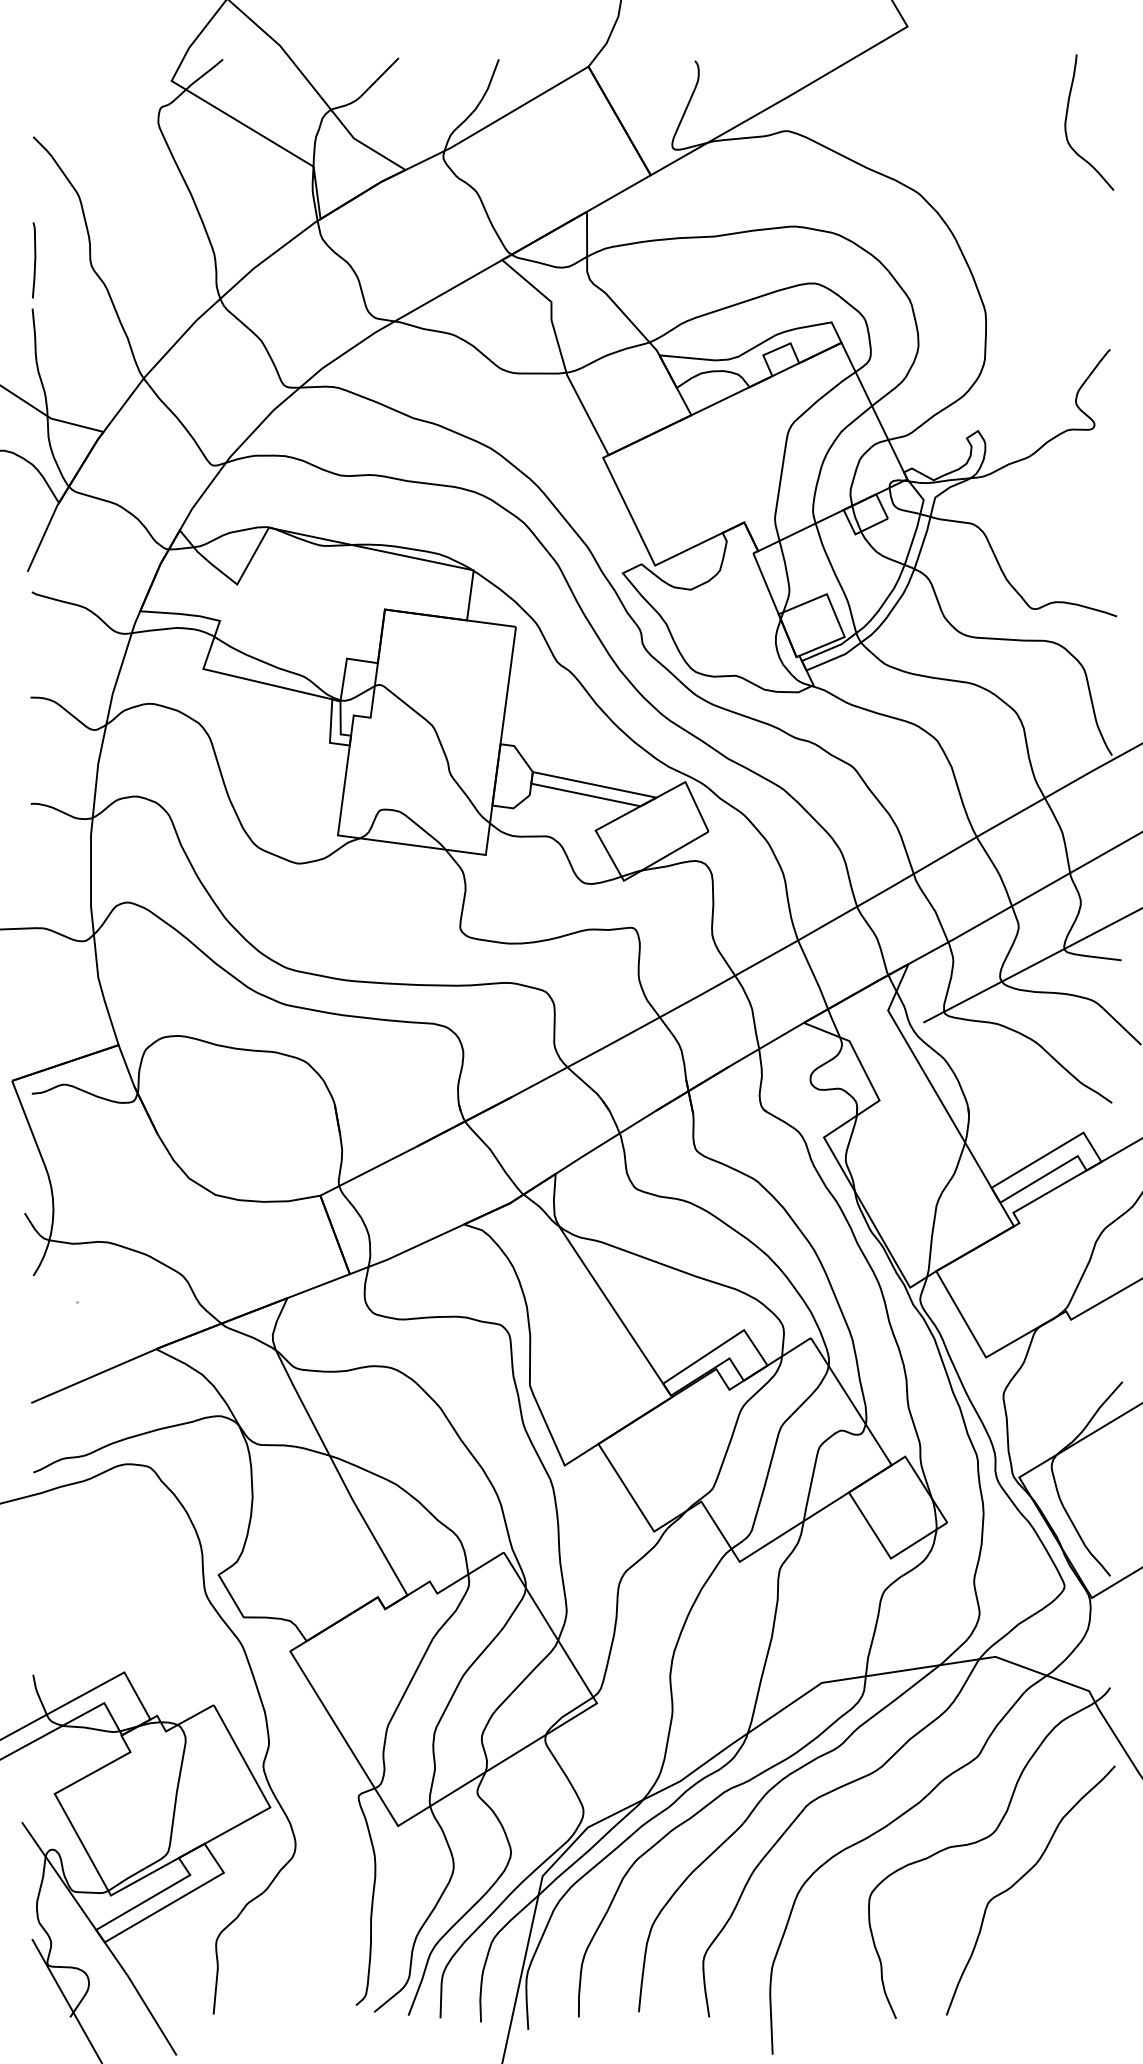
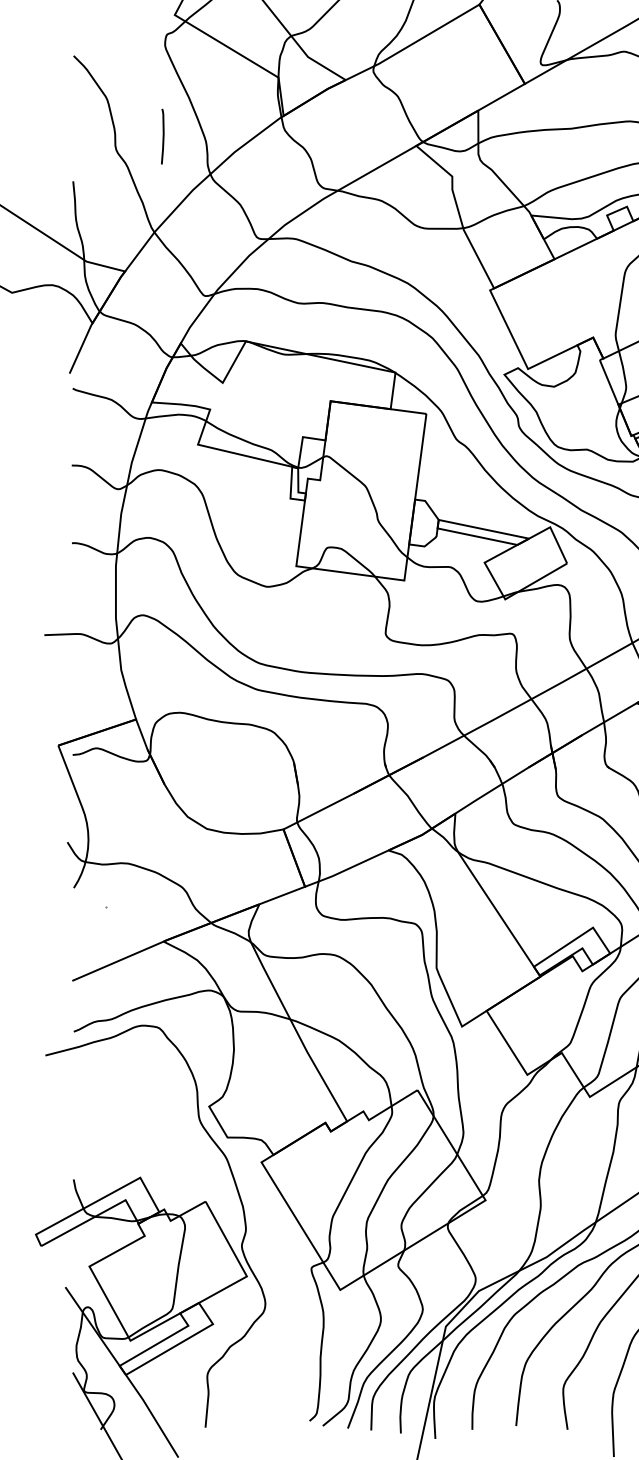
curve: (34, 260) -> (163, 136), moved

